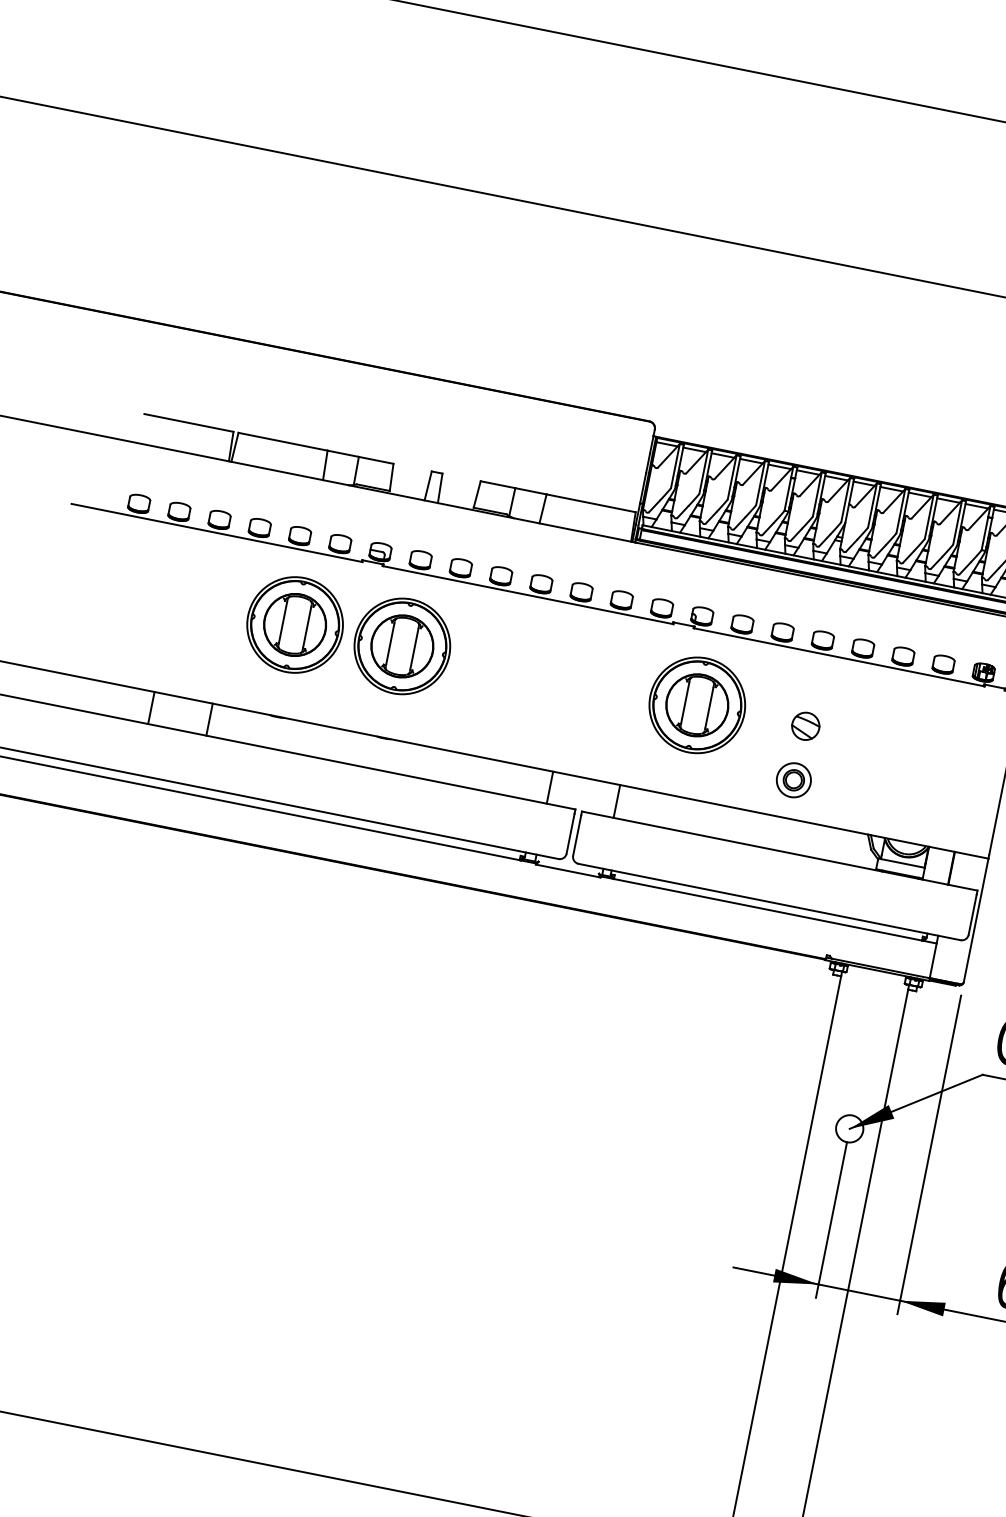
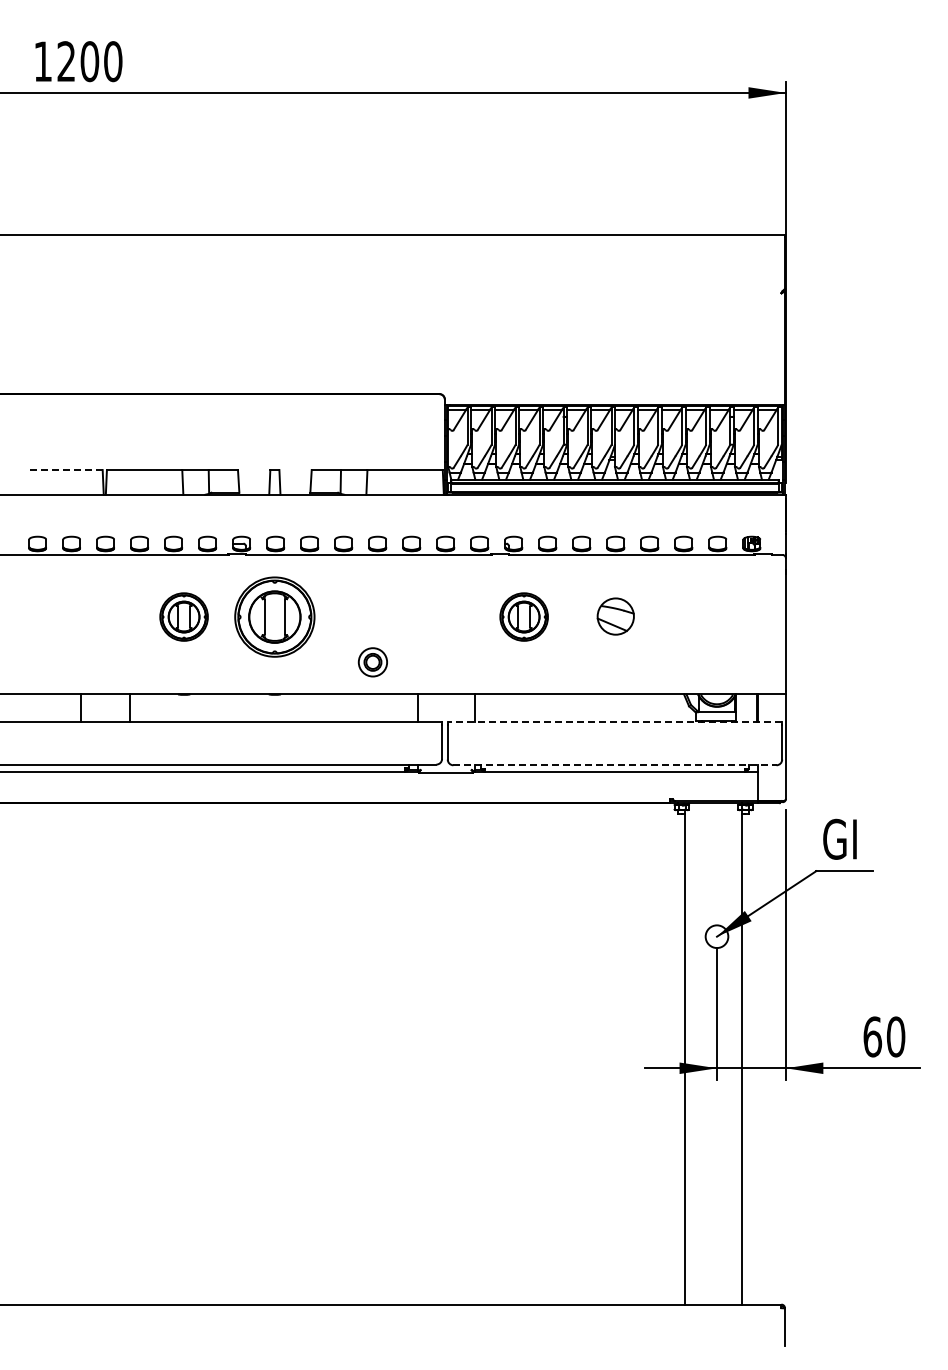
line: (189, 423) -> (65, 470), solid -> dashed
part: (294, 624) -> (183, 616), size x0.6
part: (696, 704) -> (523, 616), size x0.6
part: (805, 726) -> (615, 616), size x1.6
part: (793, 780) -> (372, 662), moved
line: (779, 851) -> (614, 722), solid -> dashed
line: (768, 902) -> (614, 765), solid -> dashed

